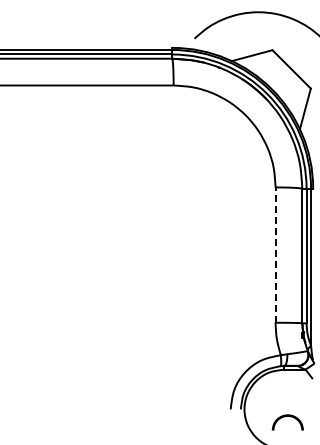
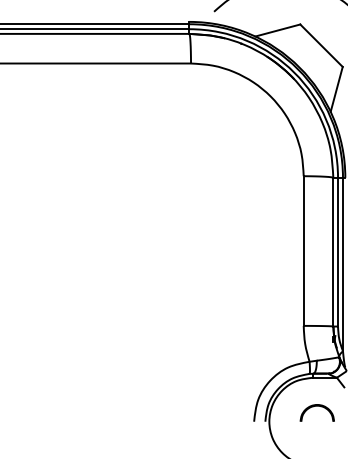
line: (275, 255) -> (303, 251), dashed -> solid
part: (287, 422) -> (316, 412), moved

